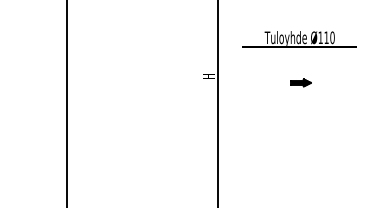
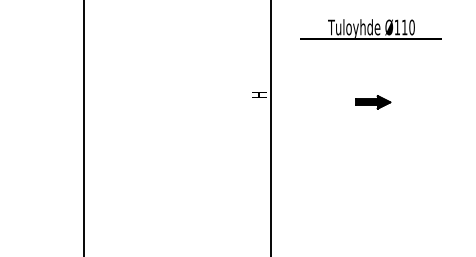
part: (298, 39) -> (370, 29), moved
part: (301, 83) -> (373, 102), size x1.43

